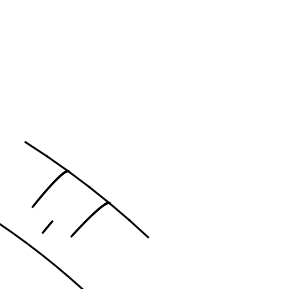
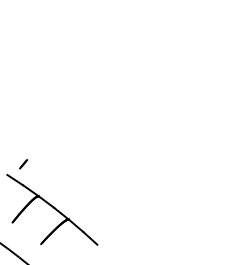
part: (47, 227) -> (23, 164), moved

